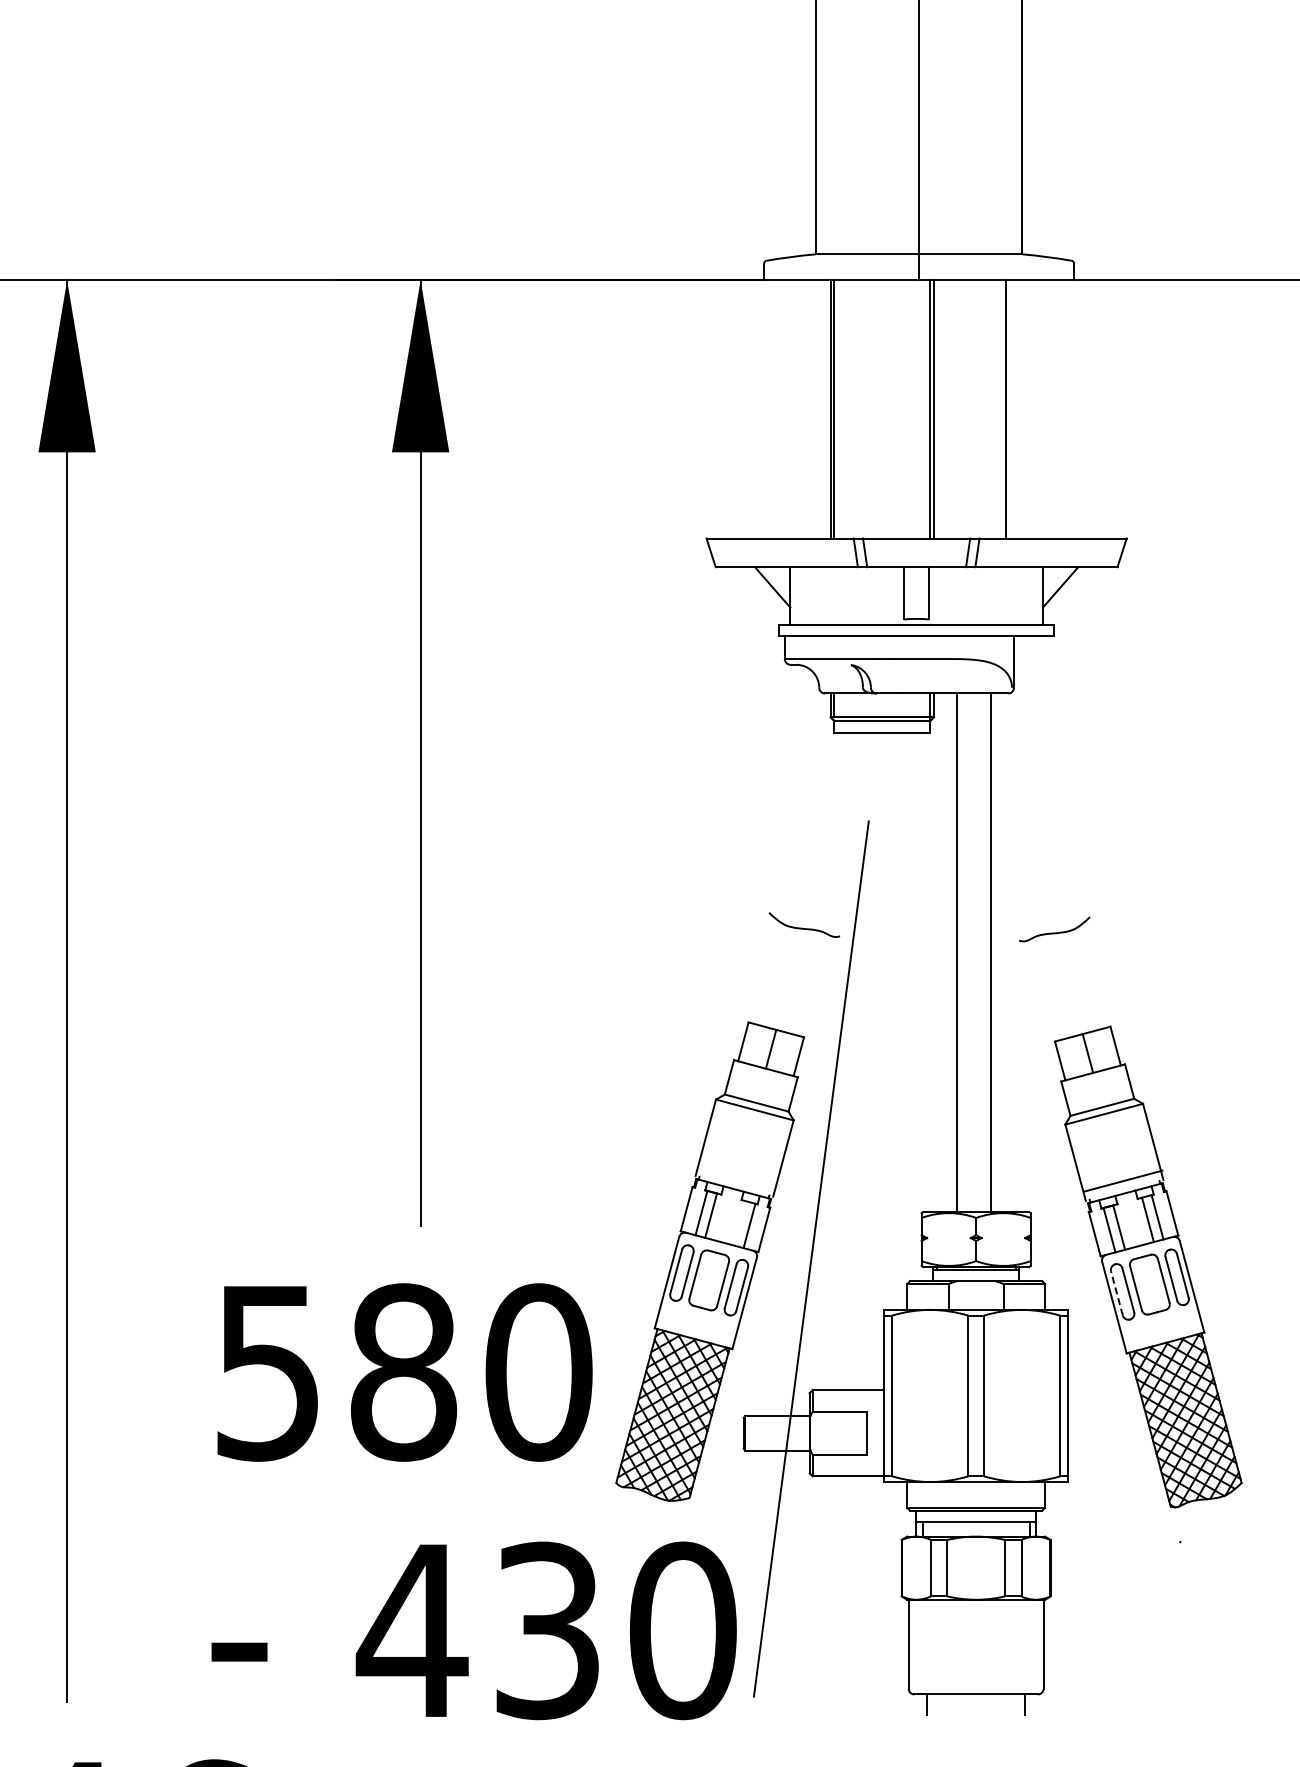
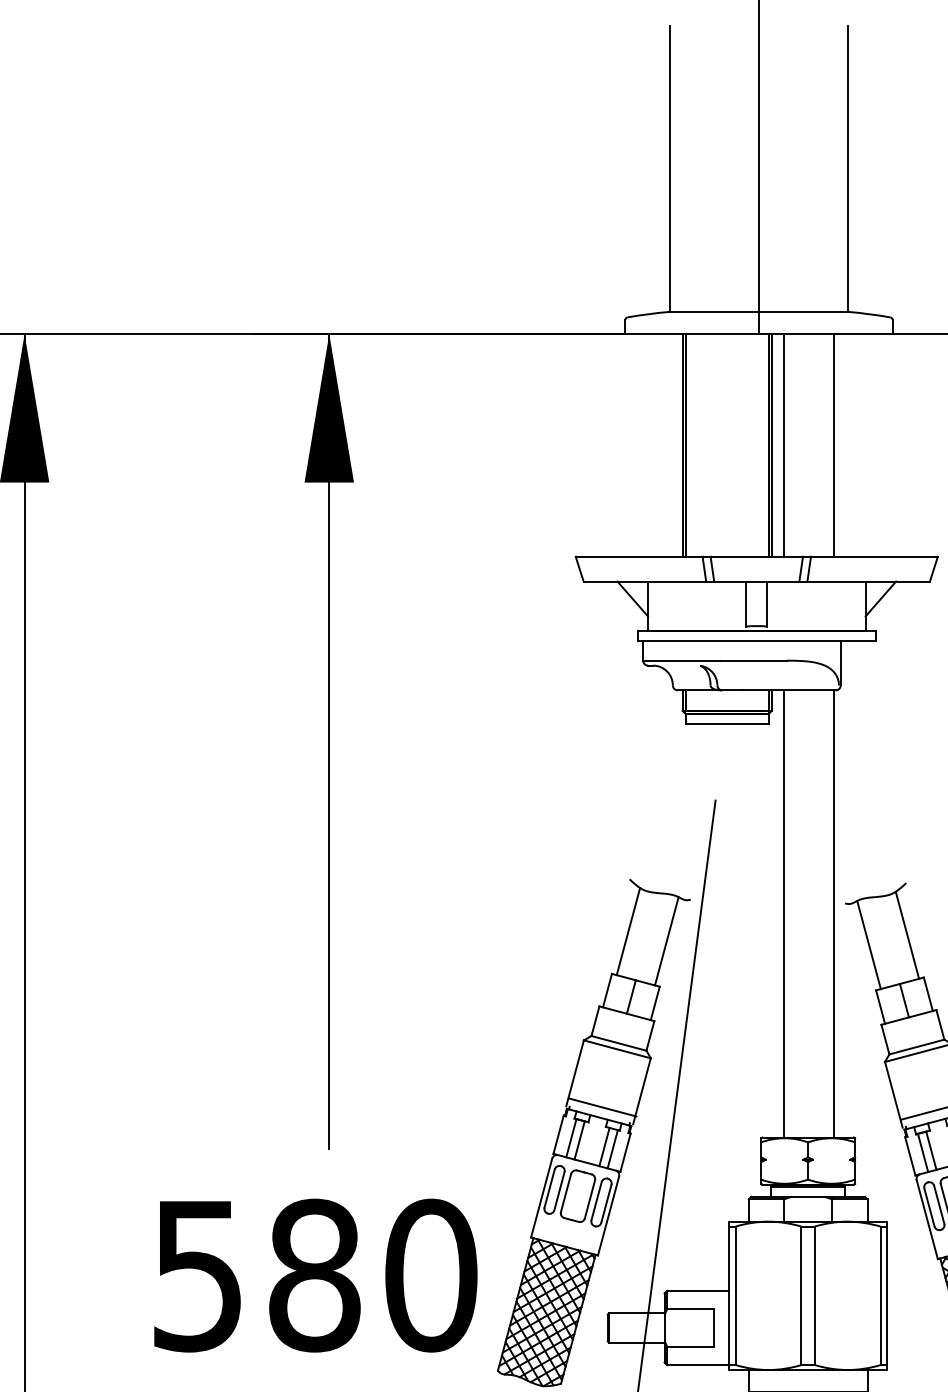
line: (948, 409) -> (784, 445), added
line: (956, 953) -> (833, 914), moved
line: (991, 953) -> (784, 914), moved
line: (767, 972) -> (628, 930), added
line: (1090, 977) -> (906, 935), added
line: (811, 984) -> (666, 941), added
line: (1046, 988) -> (868, 944), added
line: (737, 1177) -> (602, 1107), added
line: (739, 1223) -> (604, 1147), added
line: (1116, 1293) -> (929, 1207), dashed -> solid

